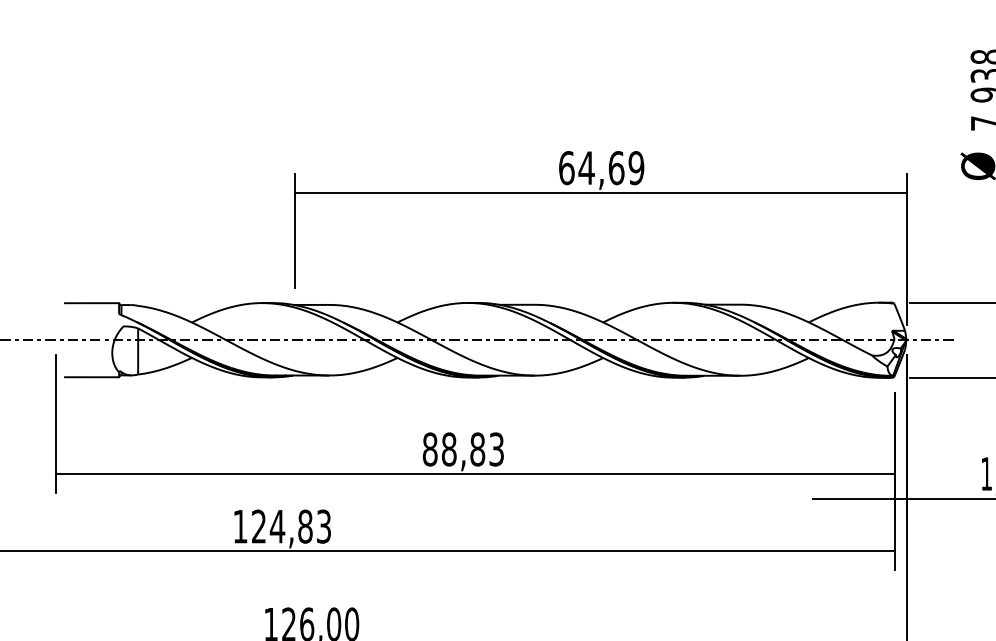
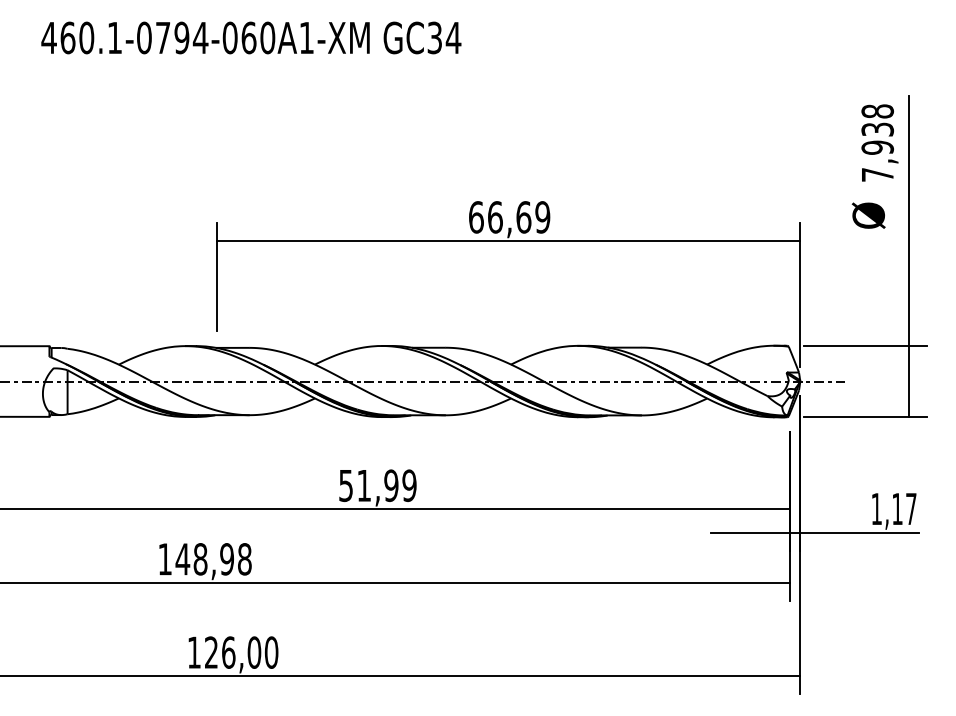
text: (586, 168) -> (495, 217), 64,69 -> 66,69
text: (463, 449) -> (377, 485), 88,83 -> 51,99
text: (291, 526) -> (213, 559), 124,83 -> 148,98

